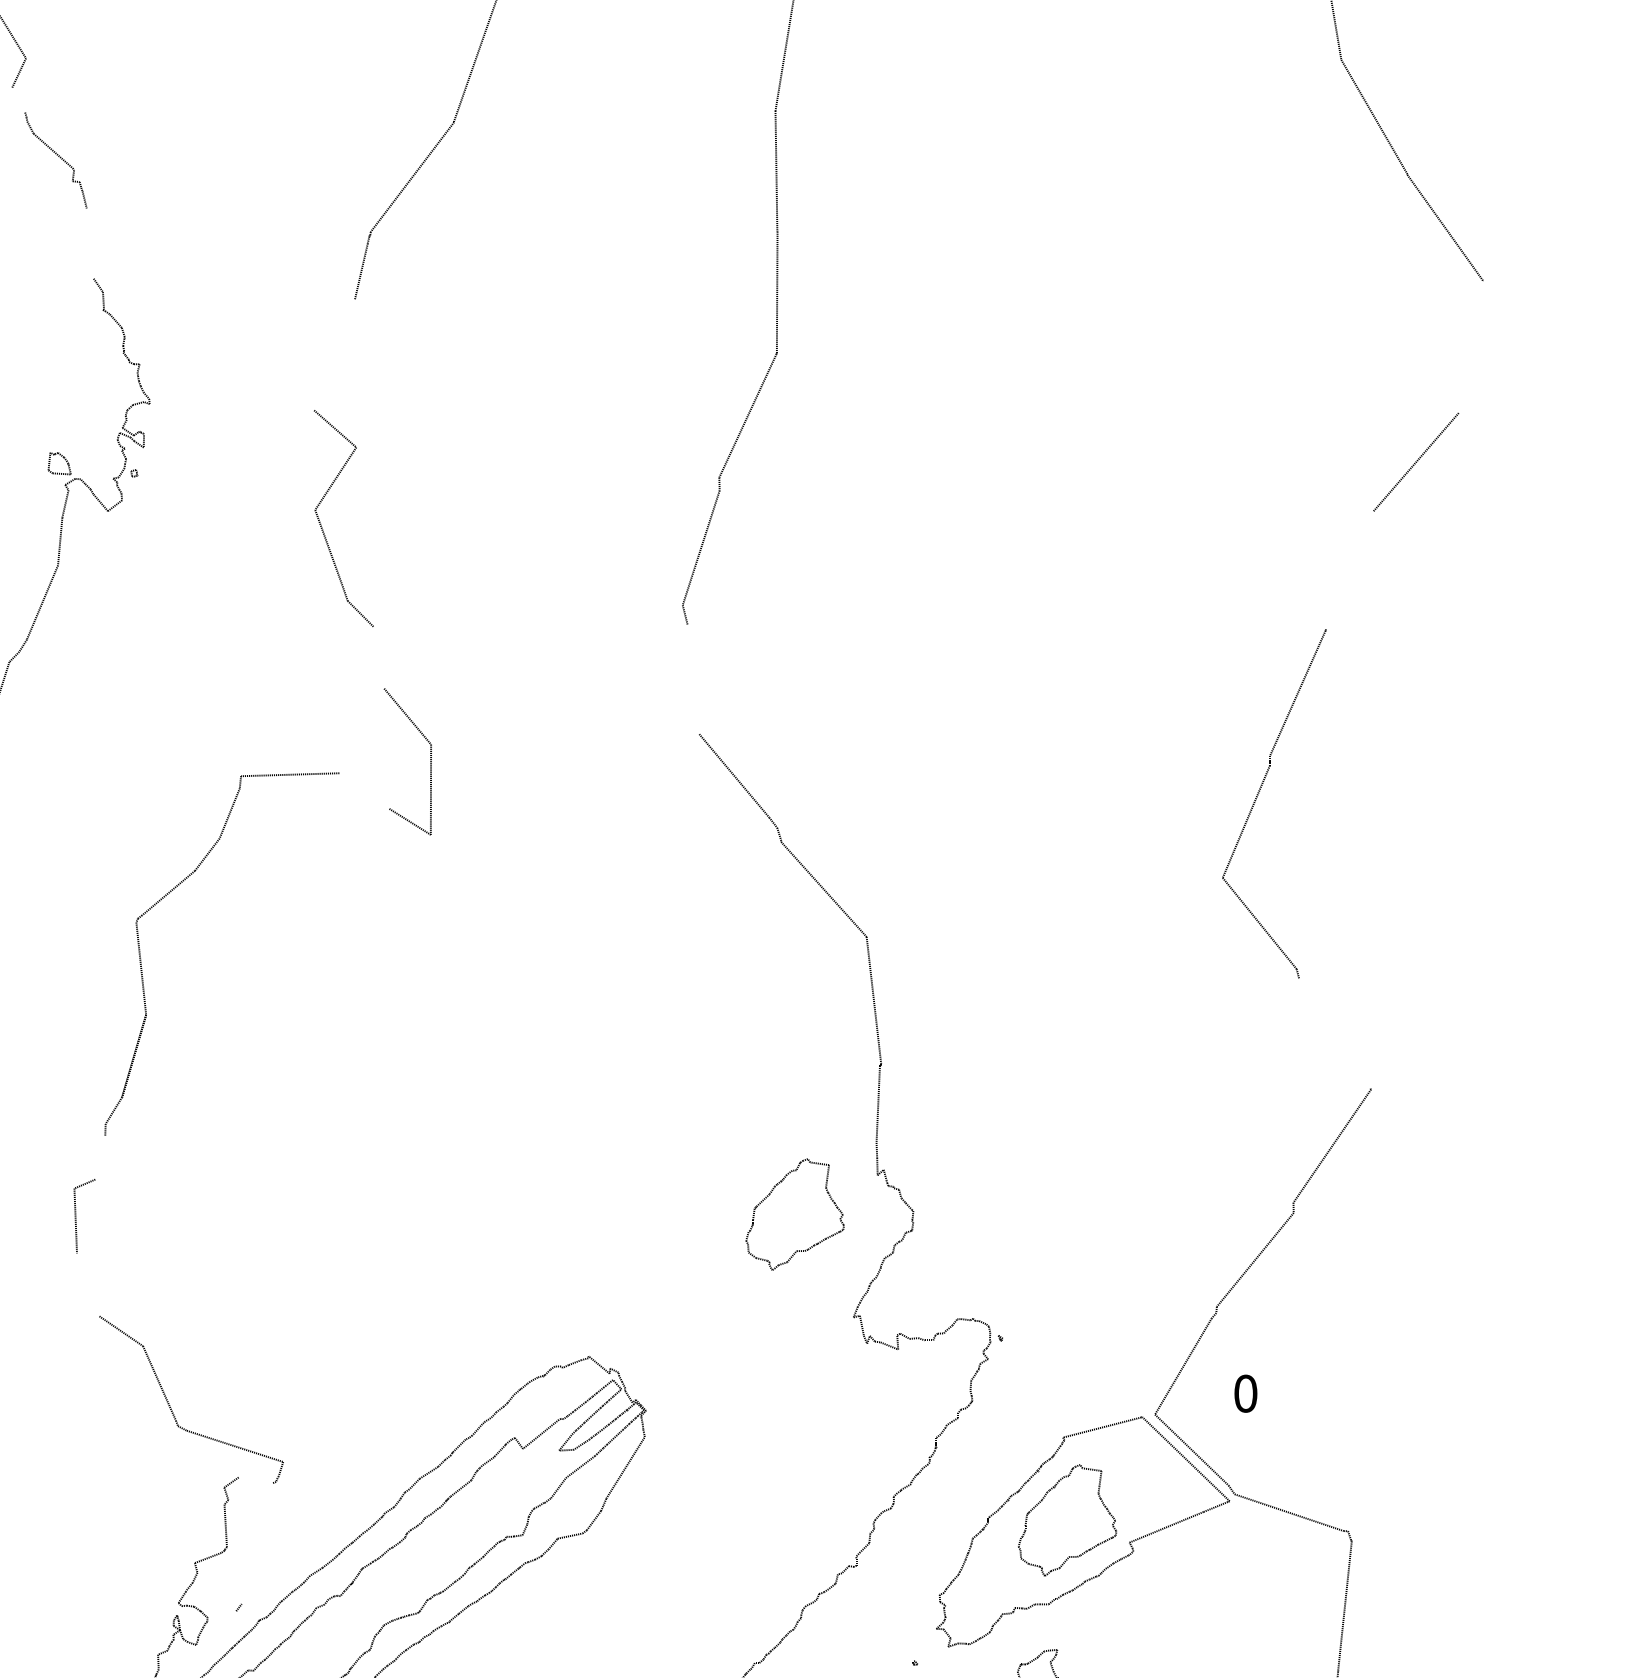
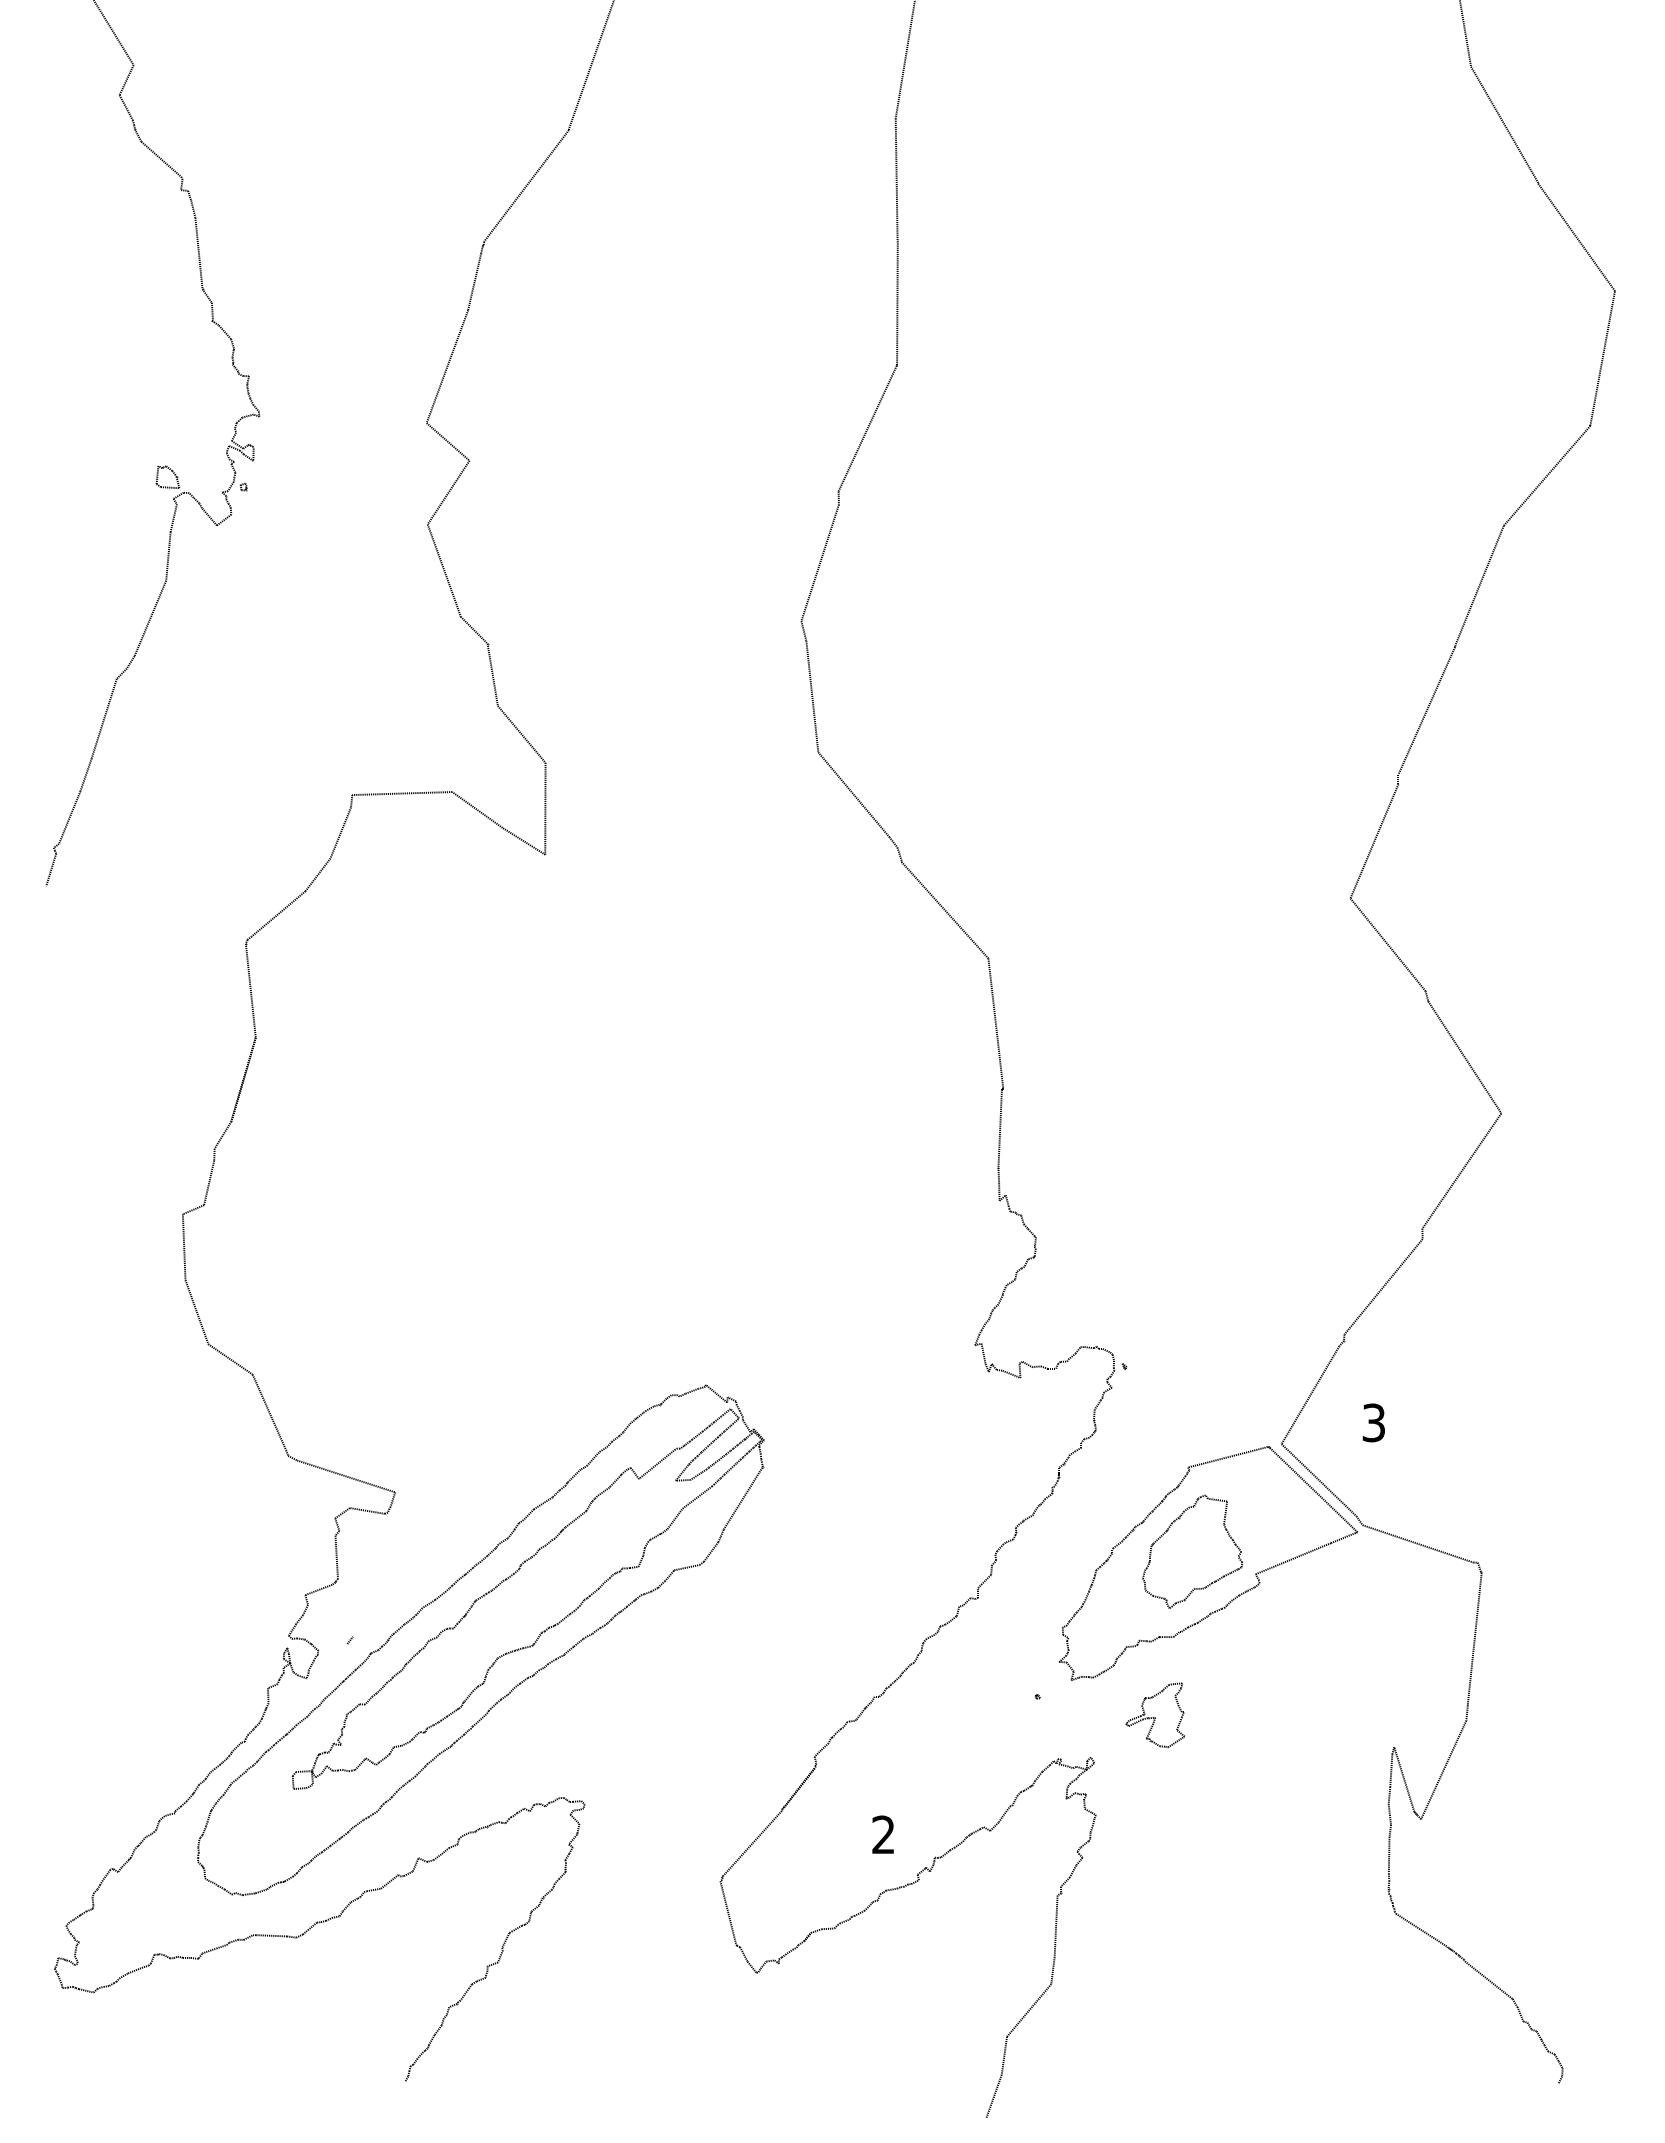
line: (18, 100) -> (125, 107), added
line: (89, 243) -> (198, 253), added
line: (1470, 346) -> (1602, 358), added
line: (334, 354) -> (447, 366), added
line: (1349, 570) -> (1479, 585), added
line: (378, 657) -> (492, 674), added
line: (693, 679) -> (812, 696), added
line: (364, 790) -> (477, 809), added
line: (1334, 1033) -> (1464, 1056), added
line: (100, 1157) -> (209, 1182), added
part: (771, 1193) -> (891, 1219), removed
line: (87, 1285) -> (196, 1312), added
text: (1245, 1393) -> (1373, 1422), 0 -> 3
line: (255, 1479) -> (366, 1510), added

